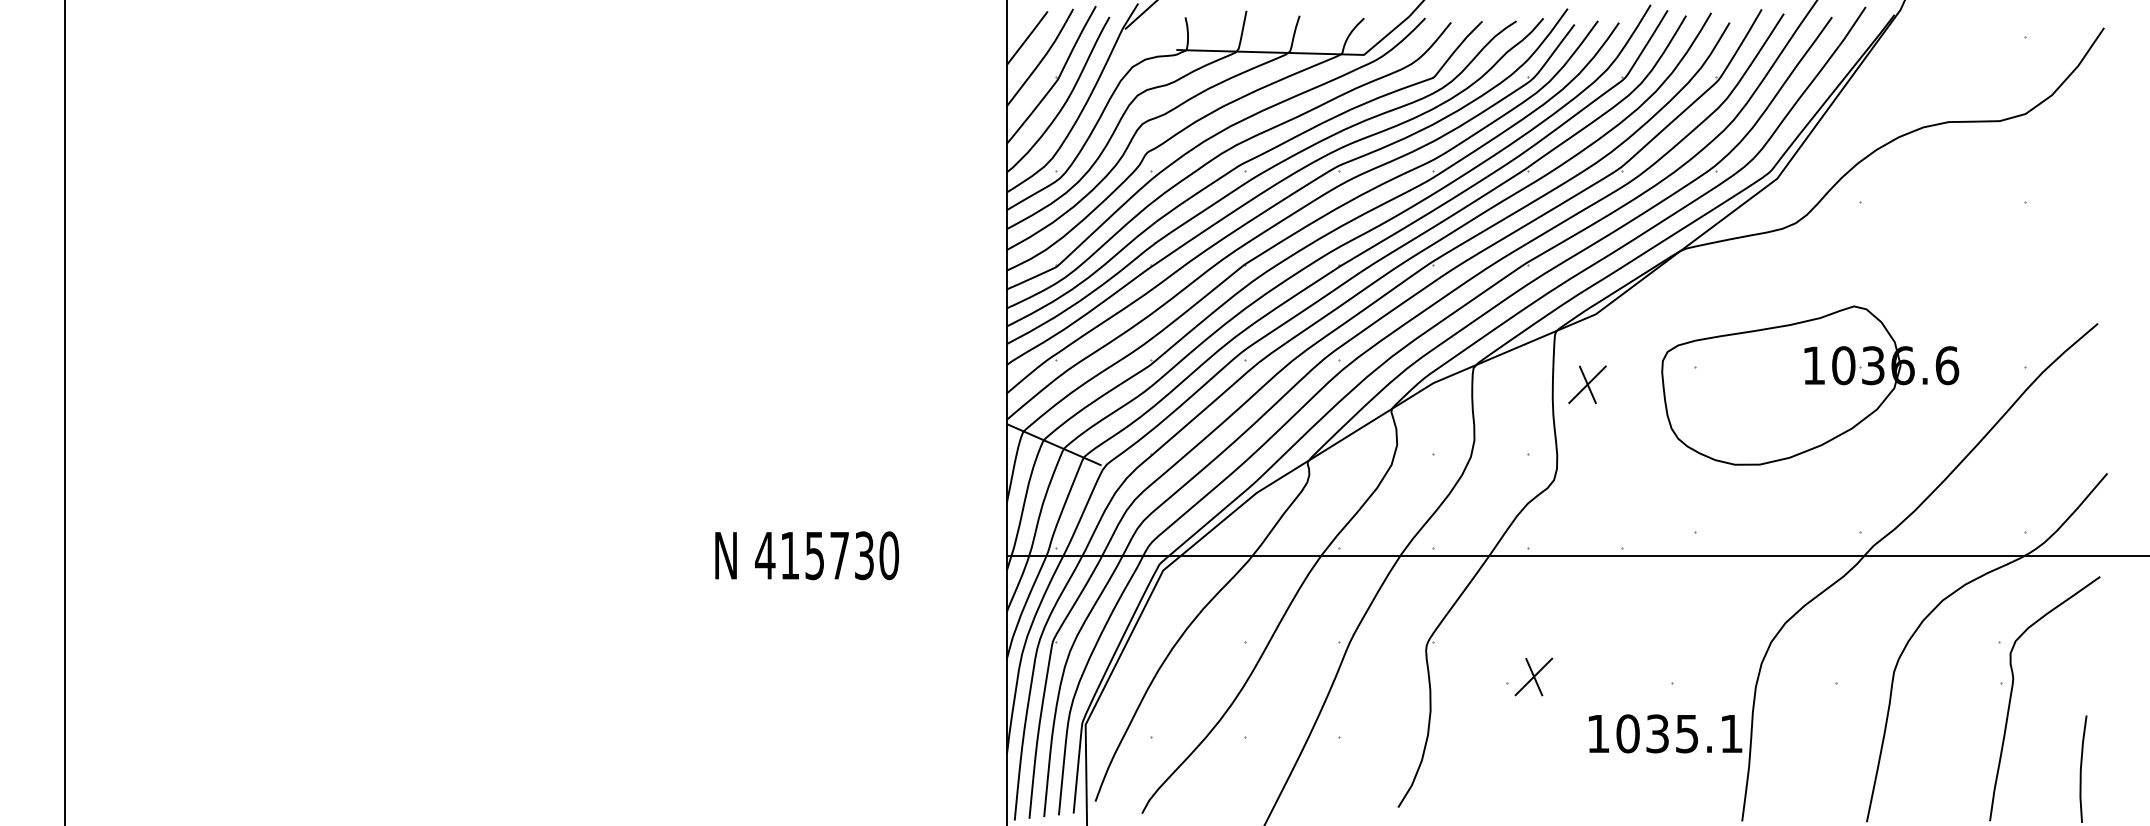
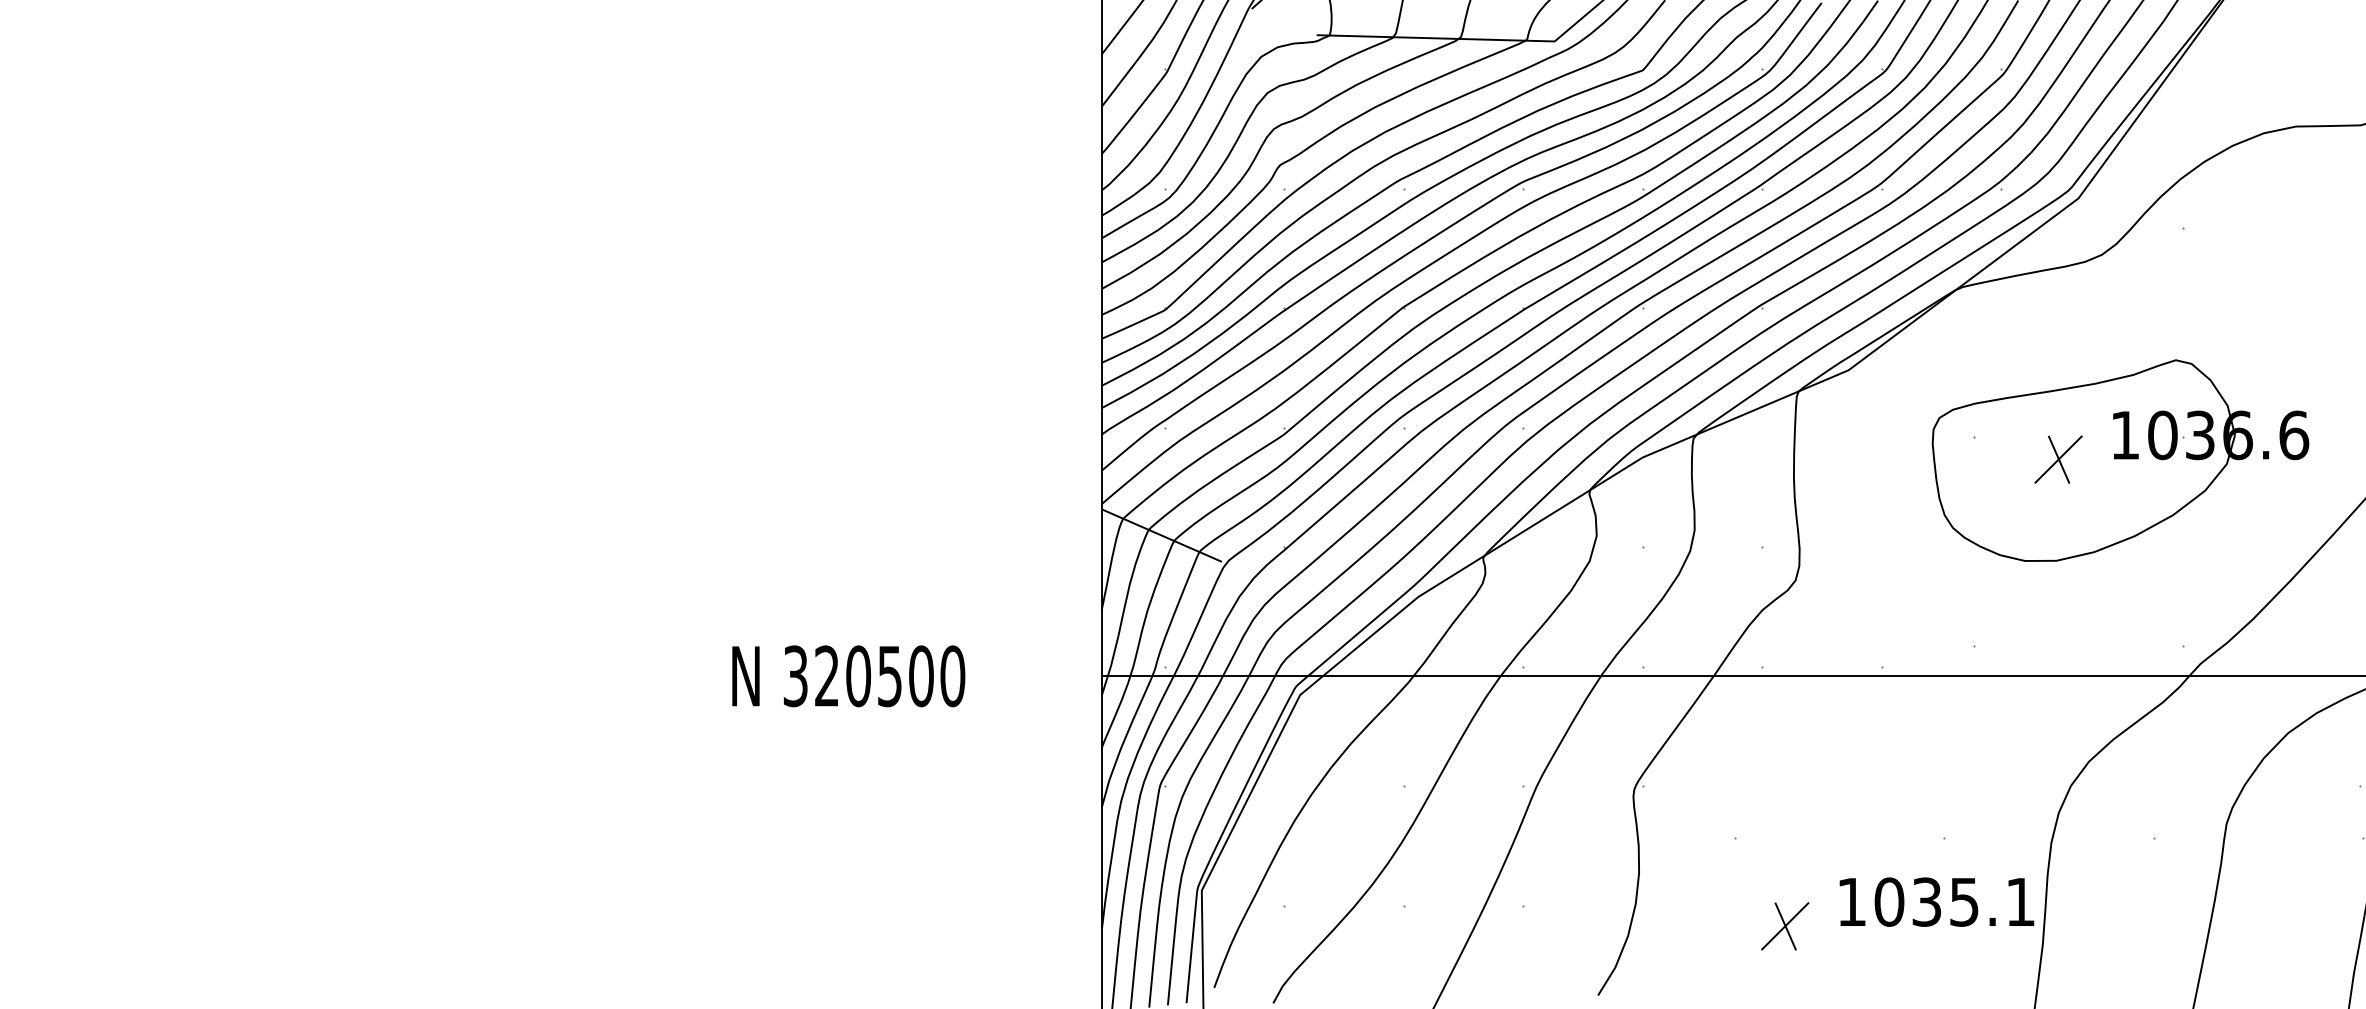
part: (1587, 384) -> (2058, 459), moved
text: (814, 555) -> (858, 676), 415730 -> 320500
part: (1533, 676) -> (1784, 925), moved

